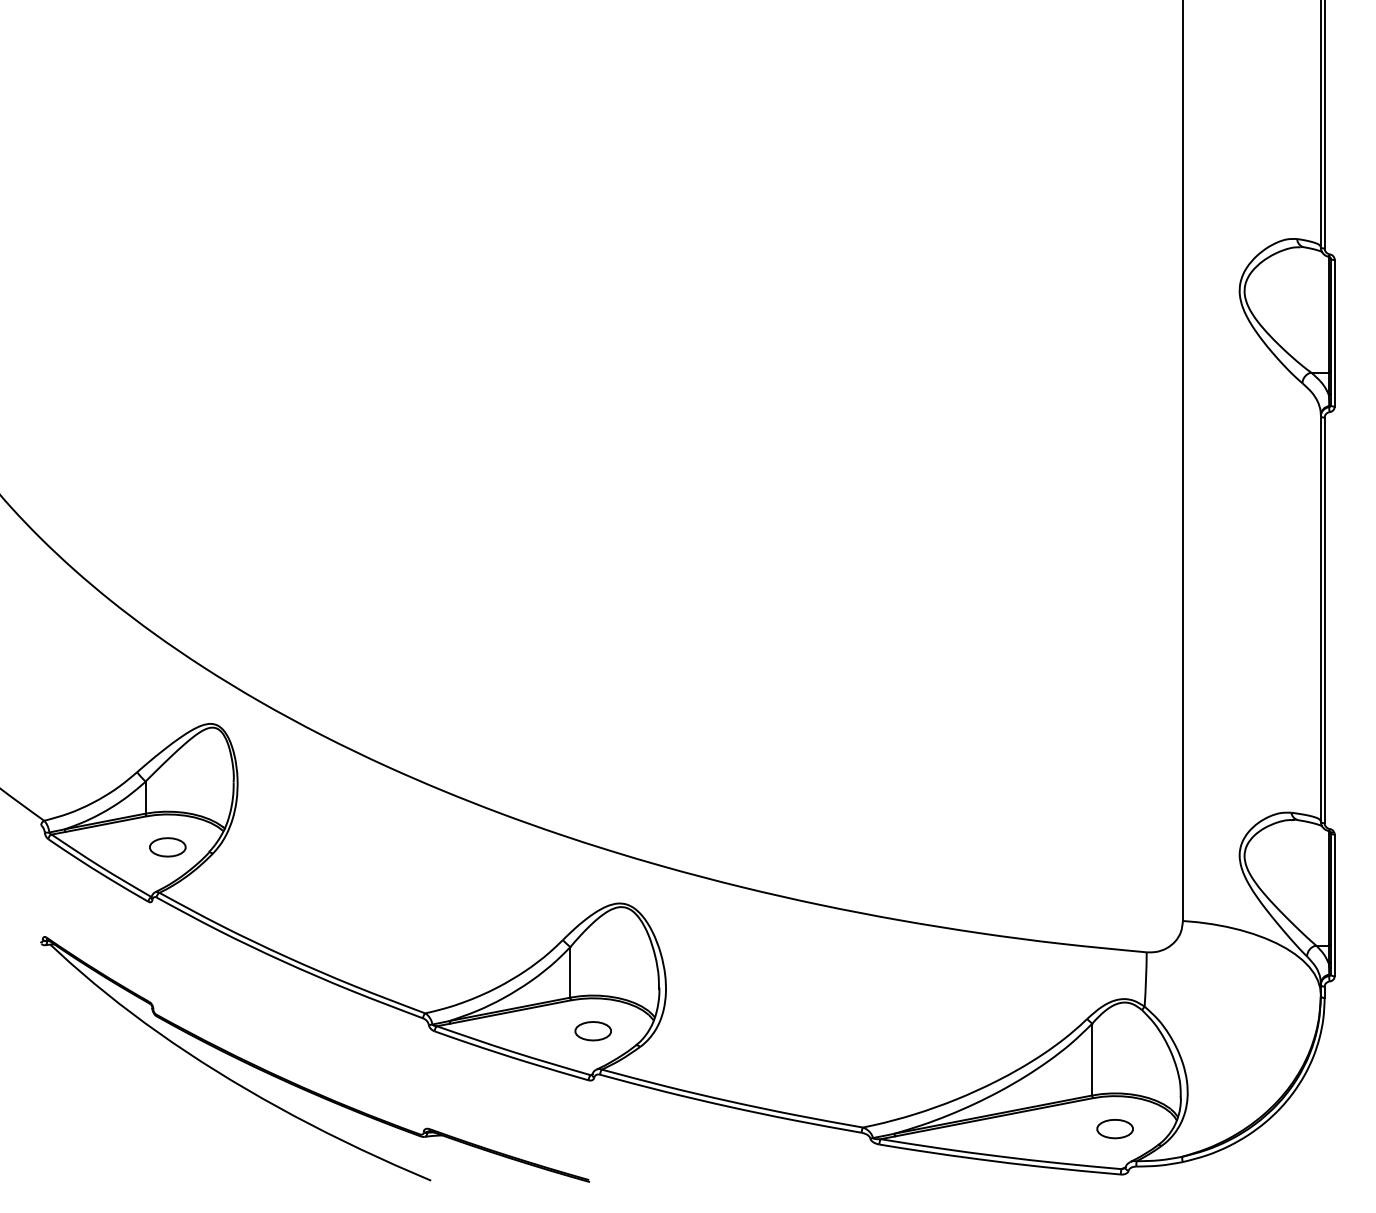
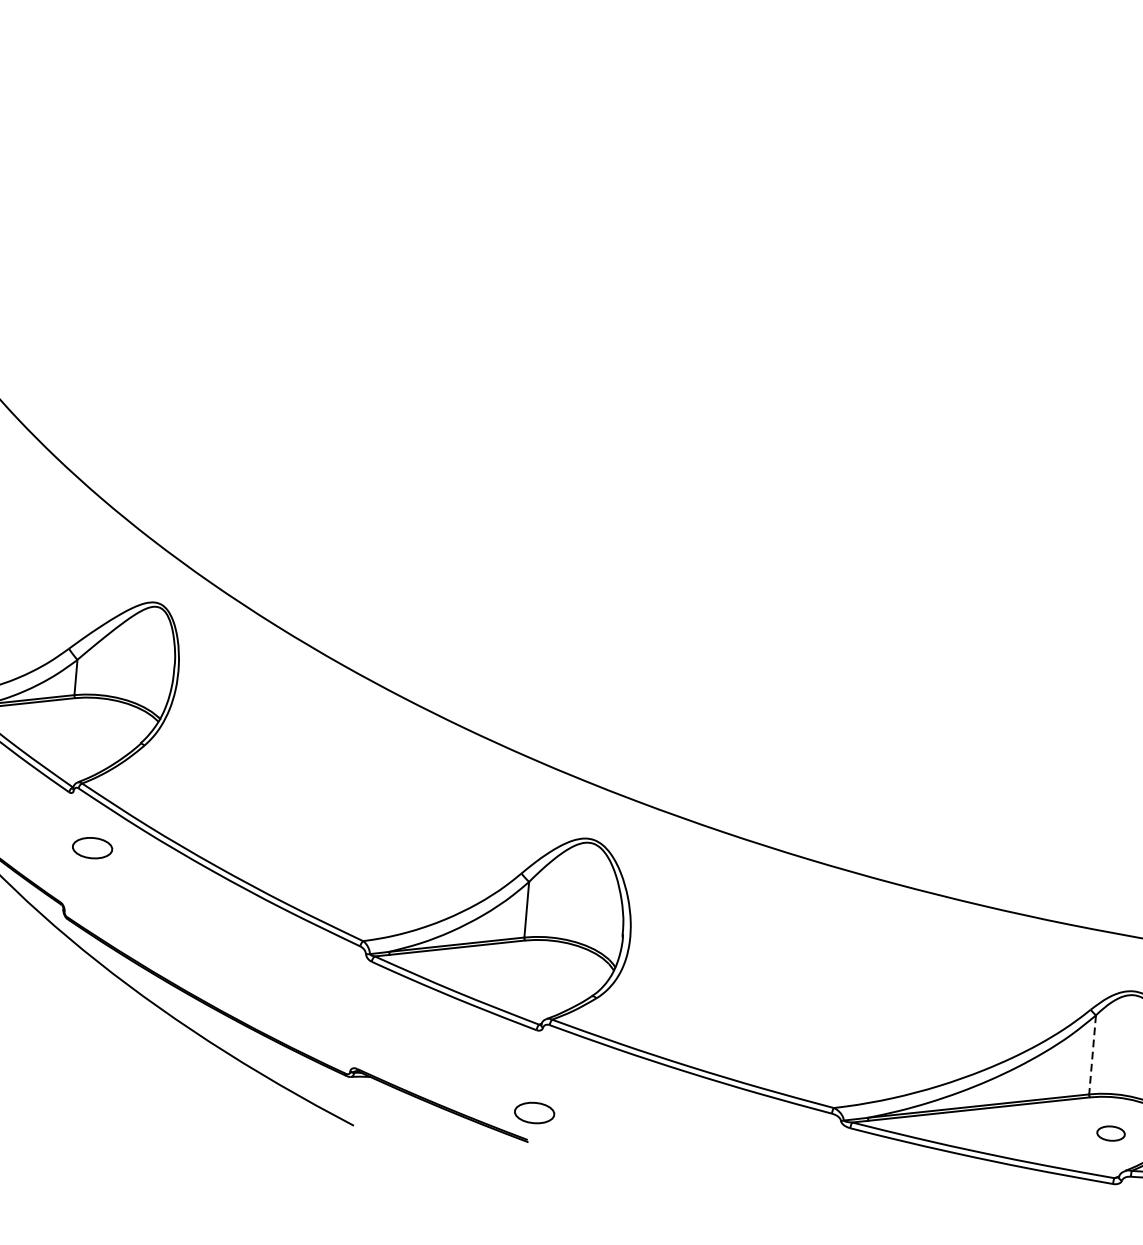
part: (167, 847) -> (92, 848), moved
part: (592, 1031) -> (533, 1113), moved
line: (1092, 1059) -> (1092, 1054), solid -> dashed
part: (1114, 1129) -> (1110, 1133), size x0.7

